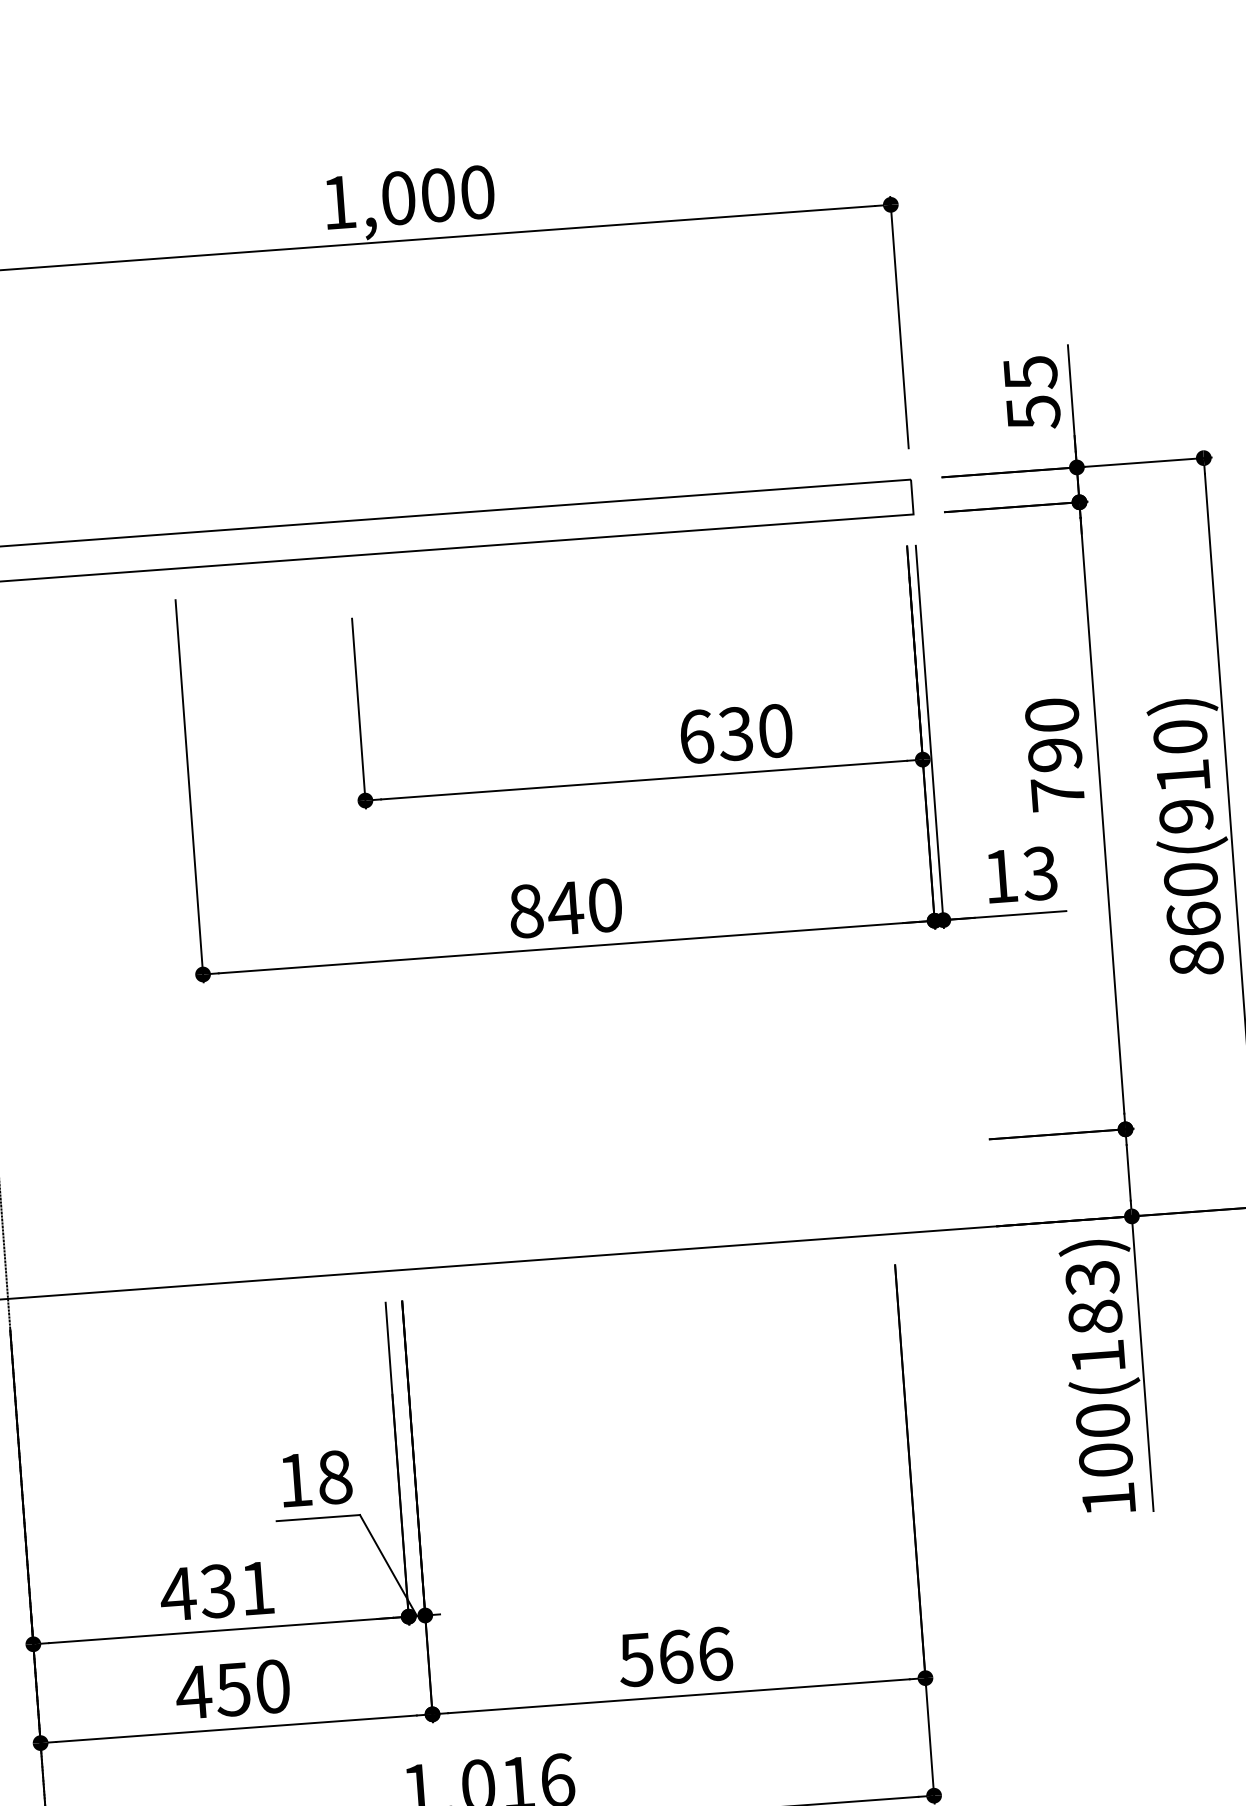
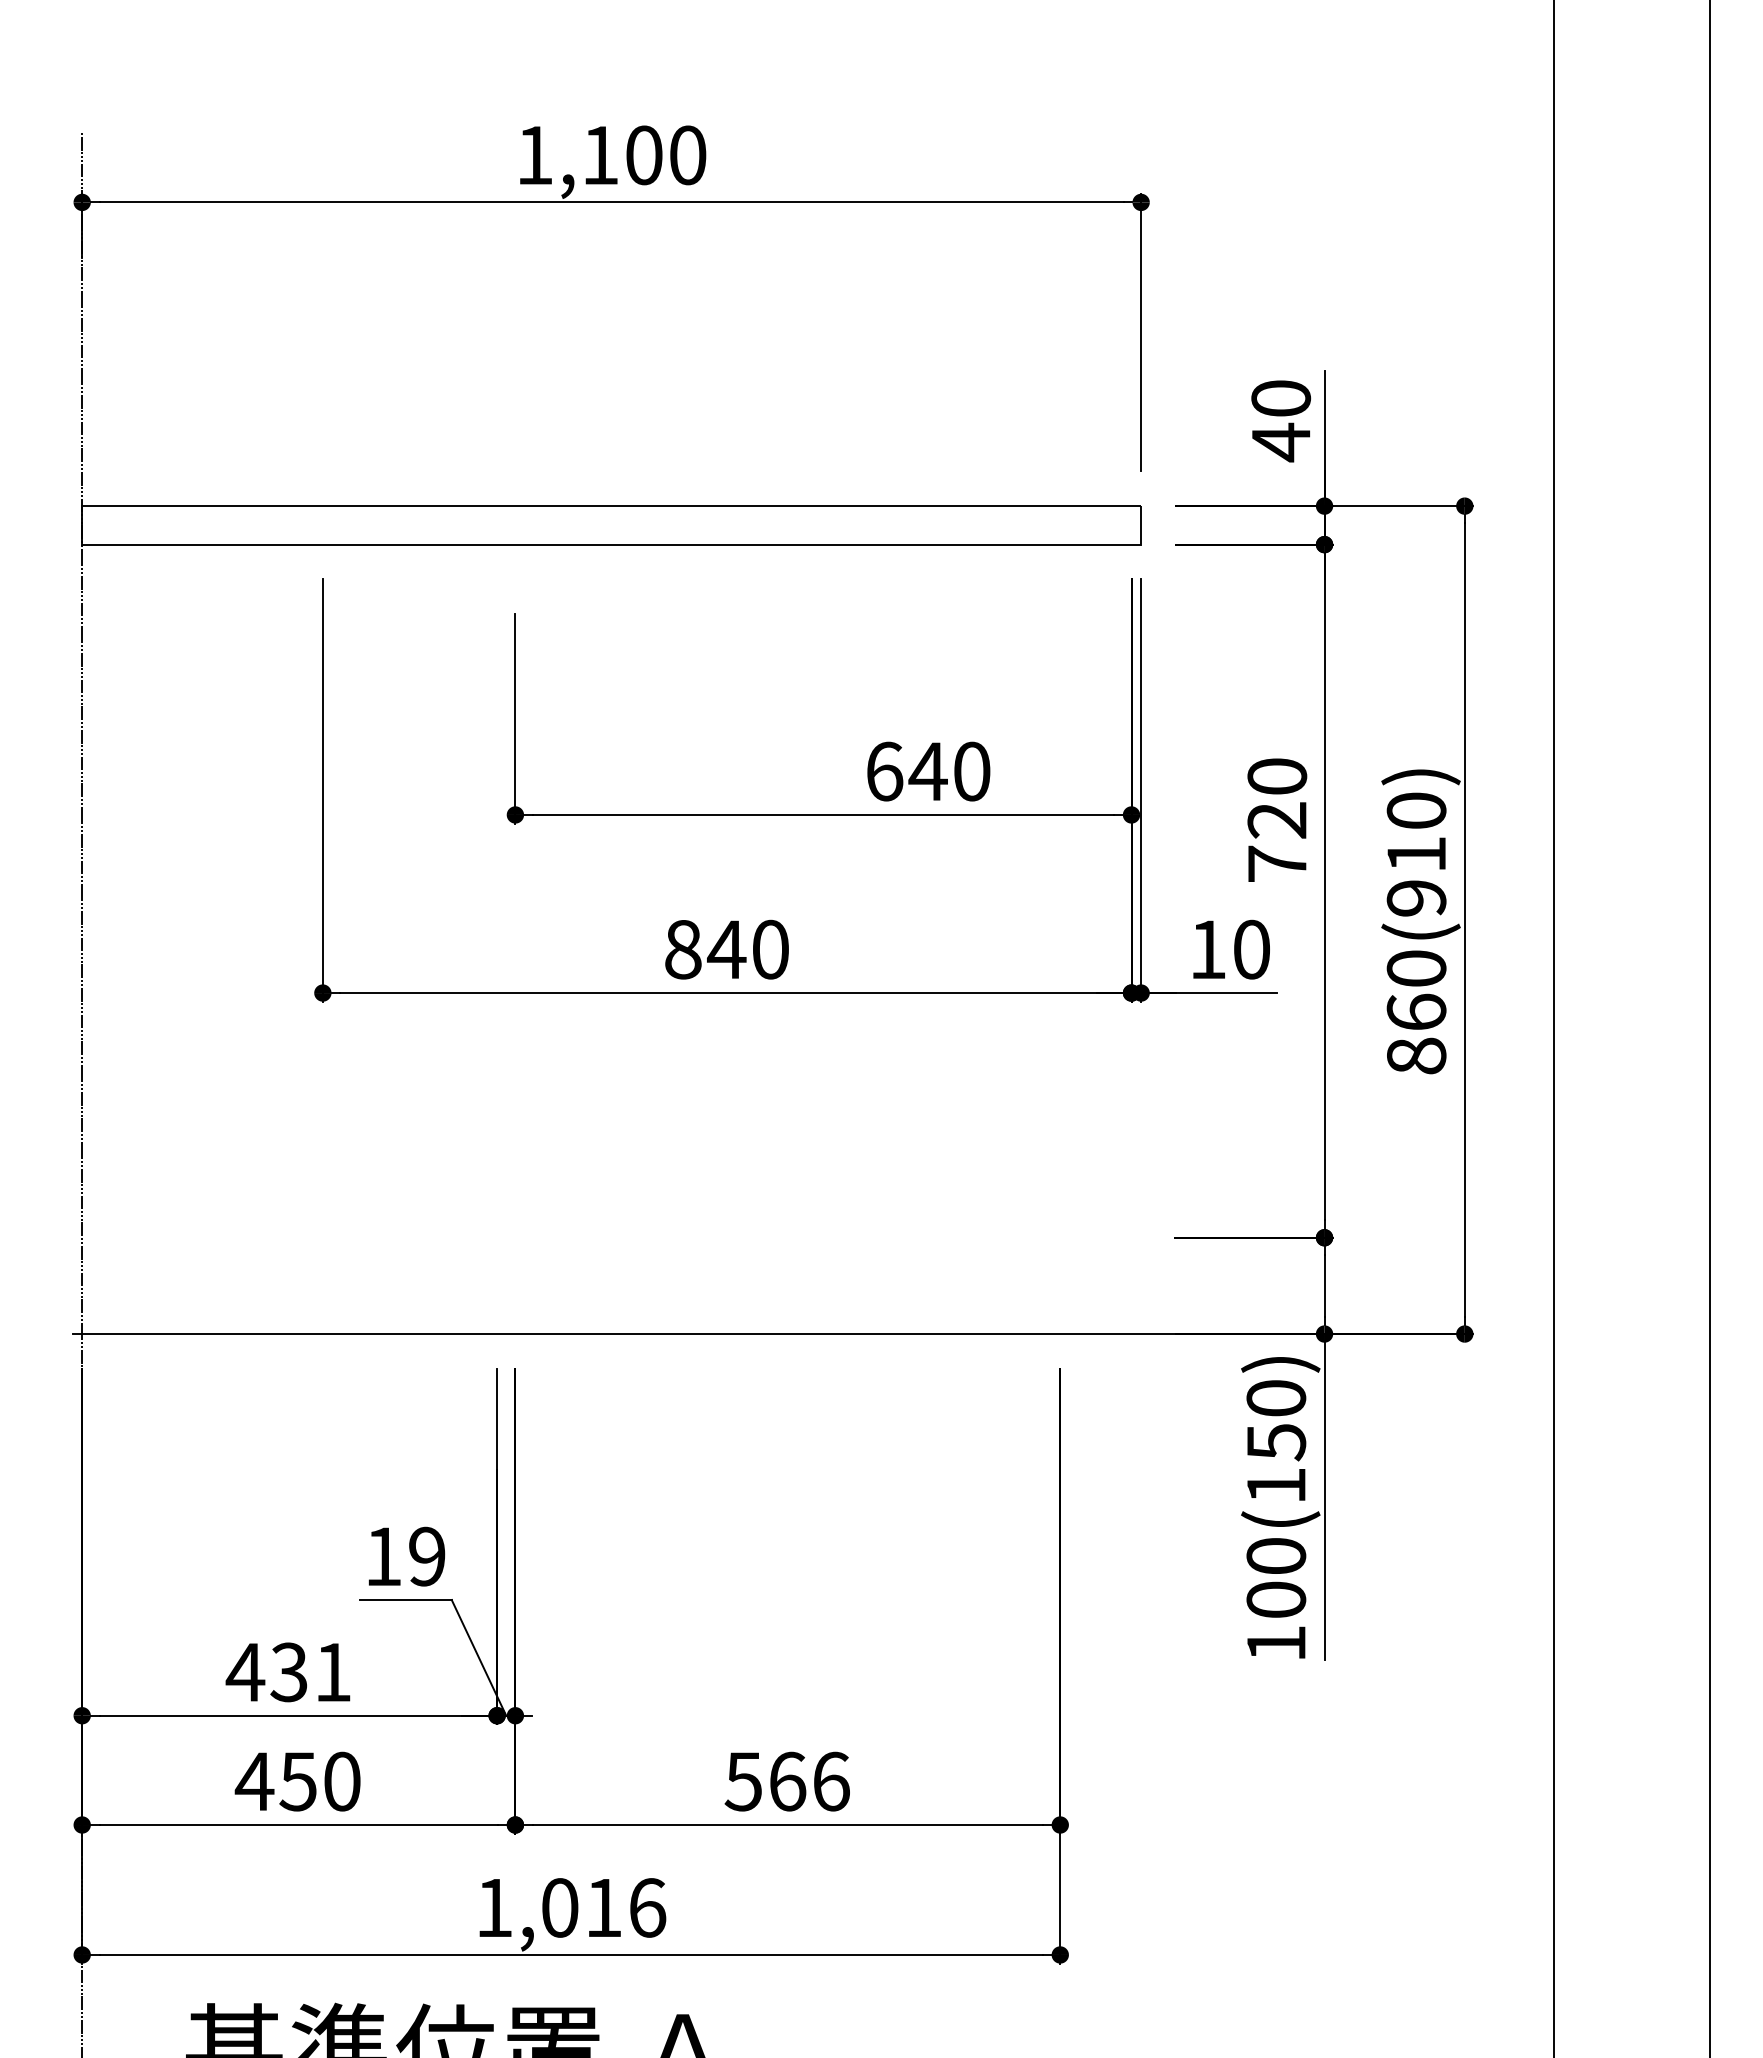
text: (398, 198) -> (600, 155), 1,000 -> 1,100
text: (1032, 393) -> (1281, 421), 55 -> 40
text: (735, 733) -> (927, 771), 630 -> 640
text: (1055, 754) -> (1277, 820), 790 -> 720
text: (1039, 873) -> (1250, 949), 13 -> 10
text: (1094, 1297) -> (1276, 1420), 100(183) -> 100(150)
text: (335, 1477) -> (427, 1556), 18 -> 19

